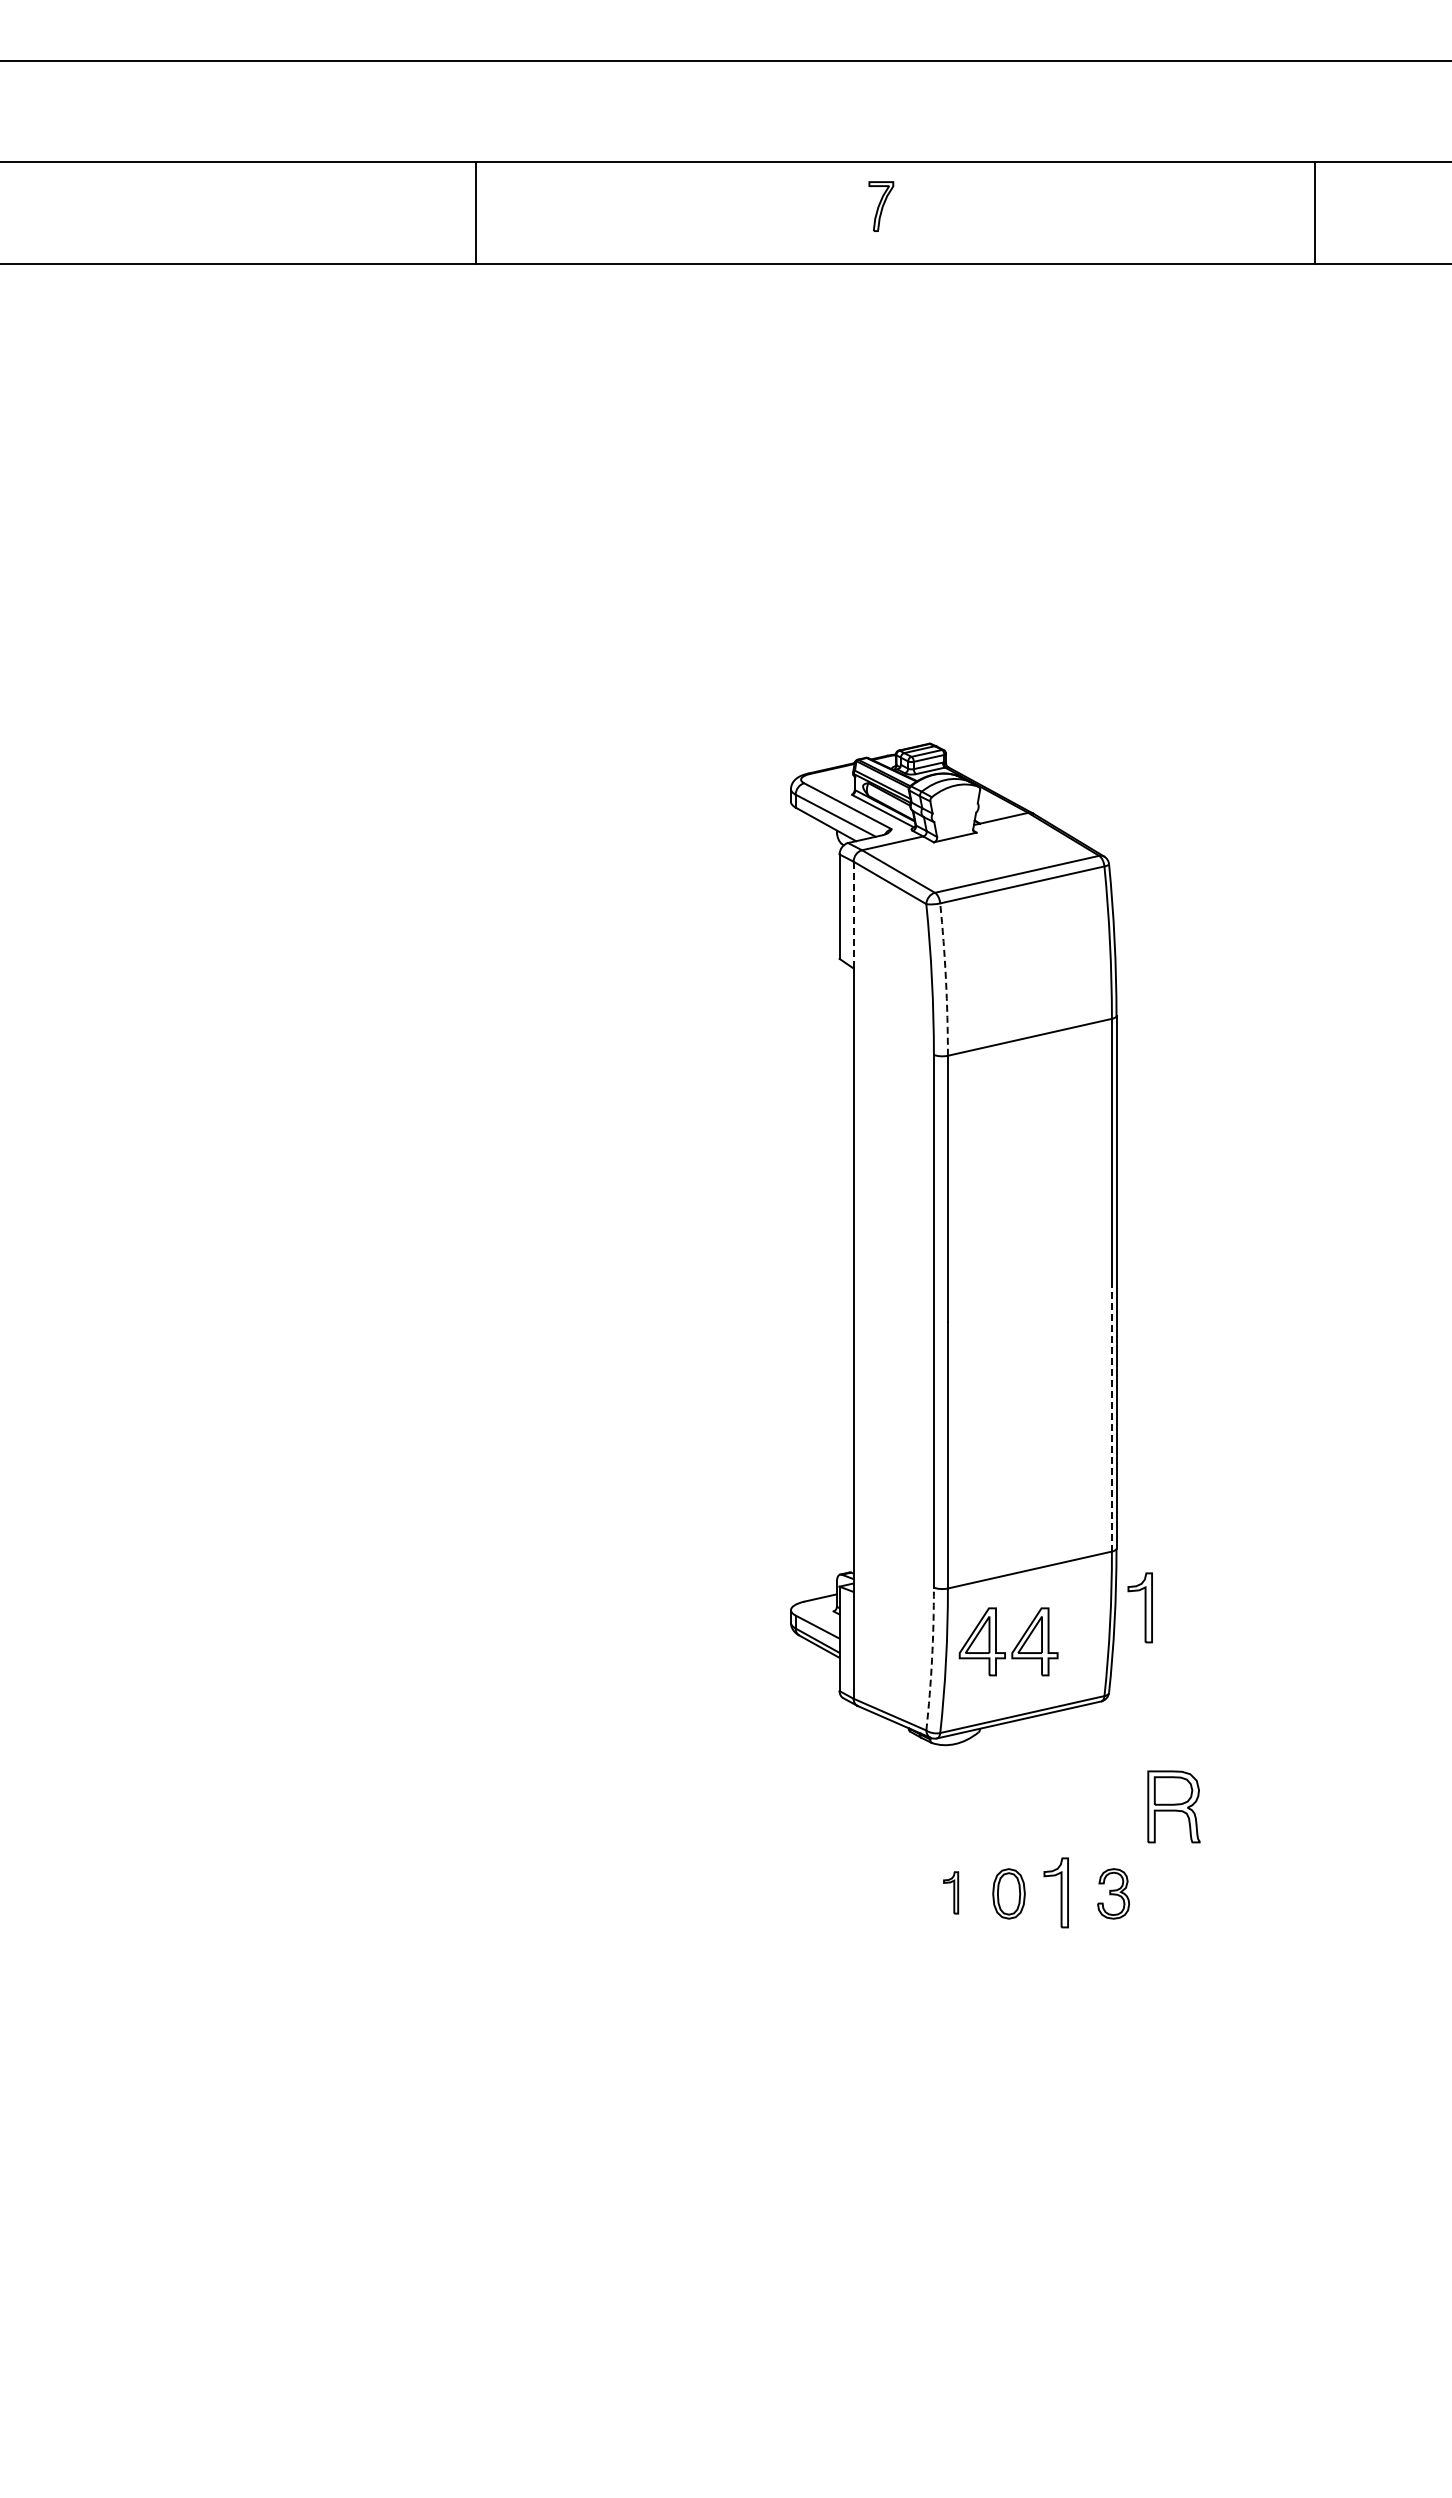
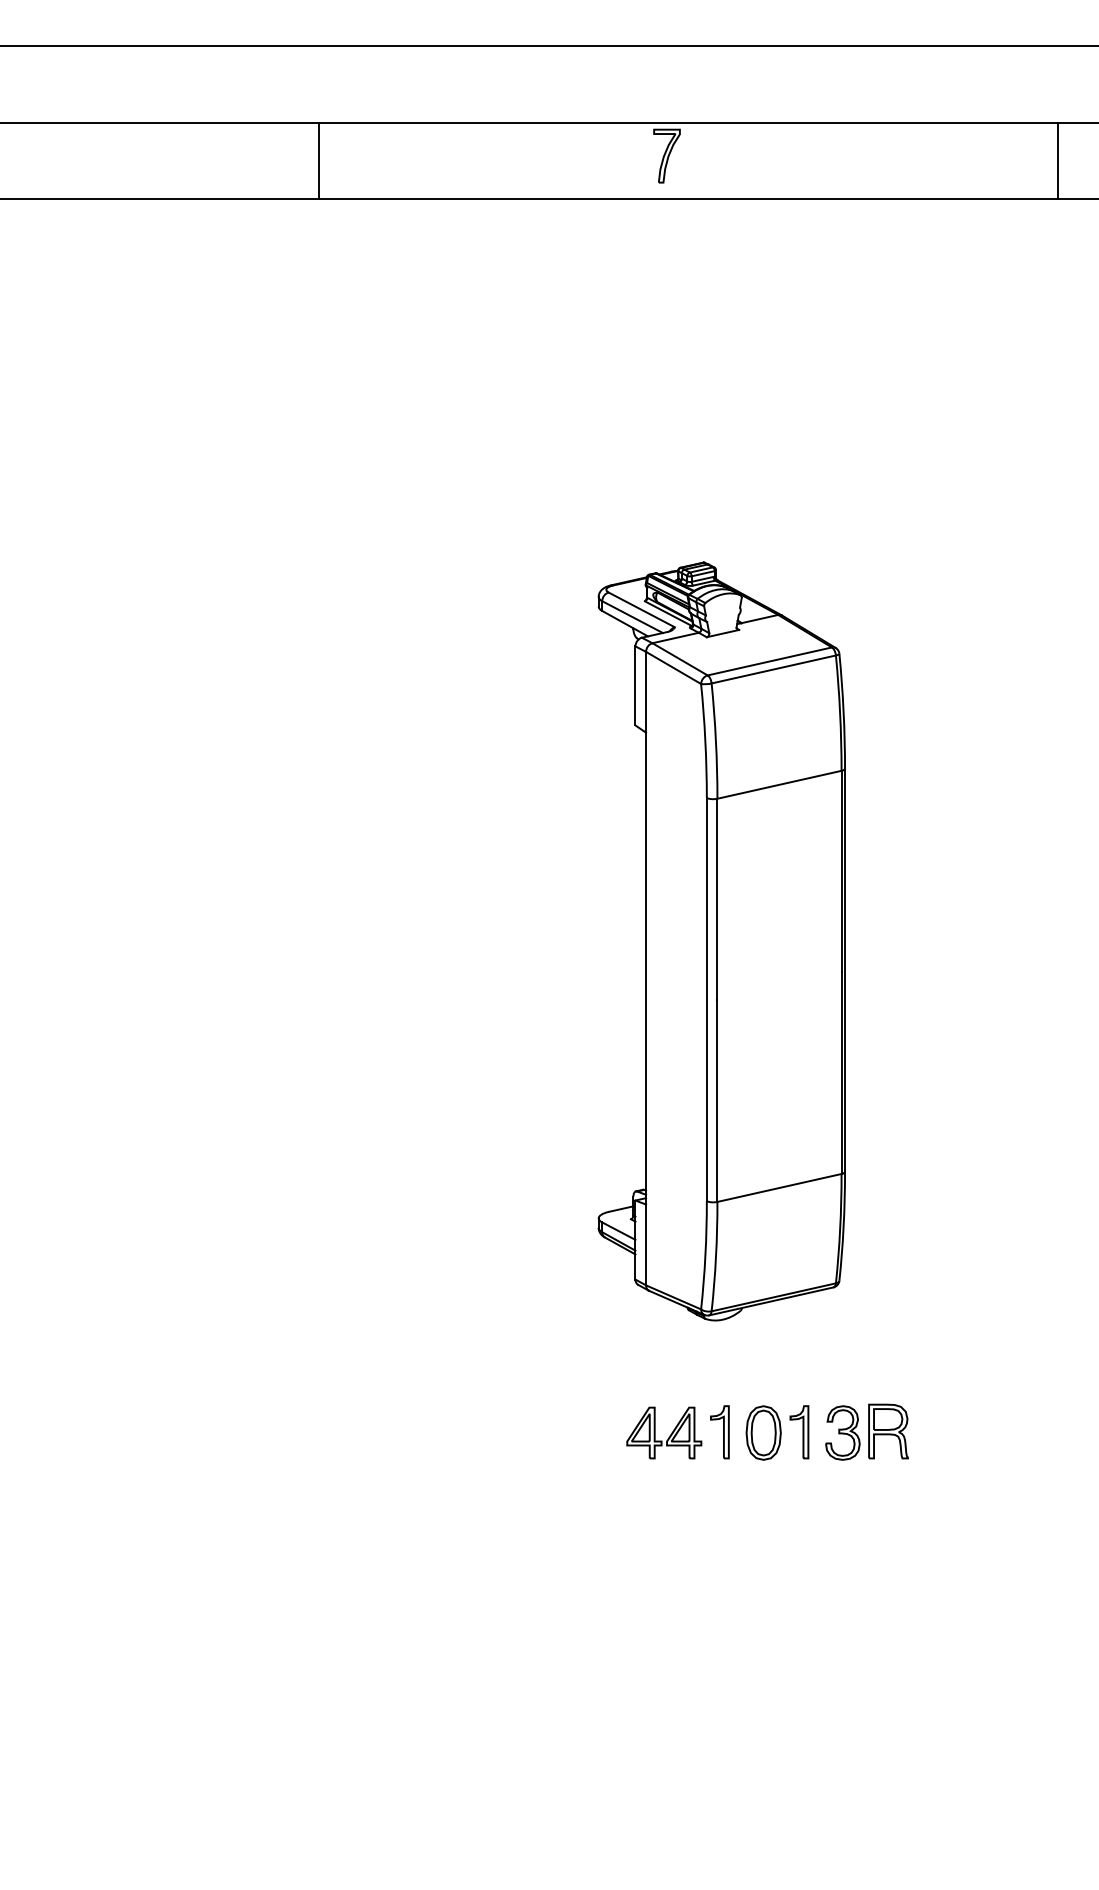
part: (881, 206) -> (667, 156), size x1.43
line: (475, 212) -> (319, 160), moved
line: (1315, 212) -> (1058, 160), moved
line: (853, 914) -> (645, 691), dashed -> solid
arc: (945, 979) -> (715, 741), dashed -> solid
line: (1111, 1417) -> (841, 1072), dashed -> solid
part: (1139, 1607) -> (862, 1216), removed
part: (1014, 1647) -> (668, 1437), moved
arc: (932, 1659) -> (705, 1255), dashed -> solid
part: (1173, 1806) -> (888, 1431), moved
part: (950, 1892) -> (719, 1432), size x1.67
part: (1008, 1893) -> (763, 1432), size x1.43
part: (1113, 1893) -> (842, 1432), size x1.43

